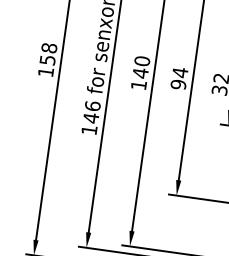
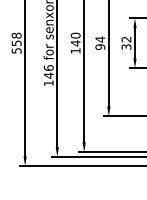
text: (45, 71) -> (16, 50), 158 -> 558

